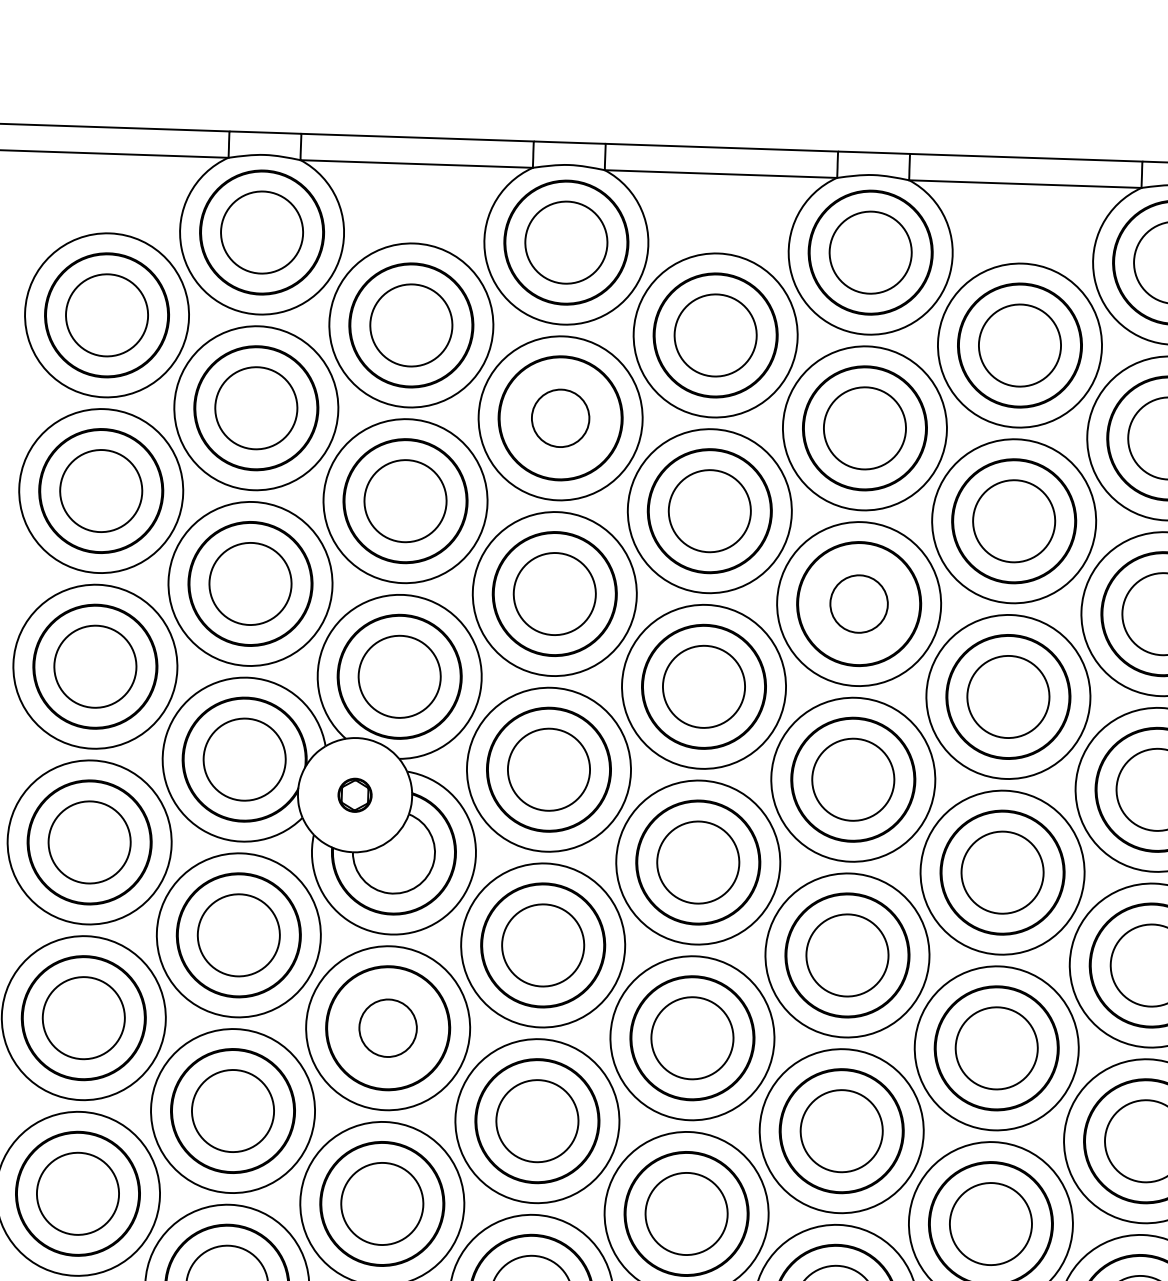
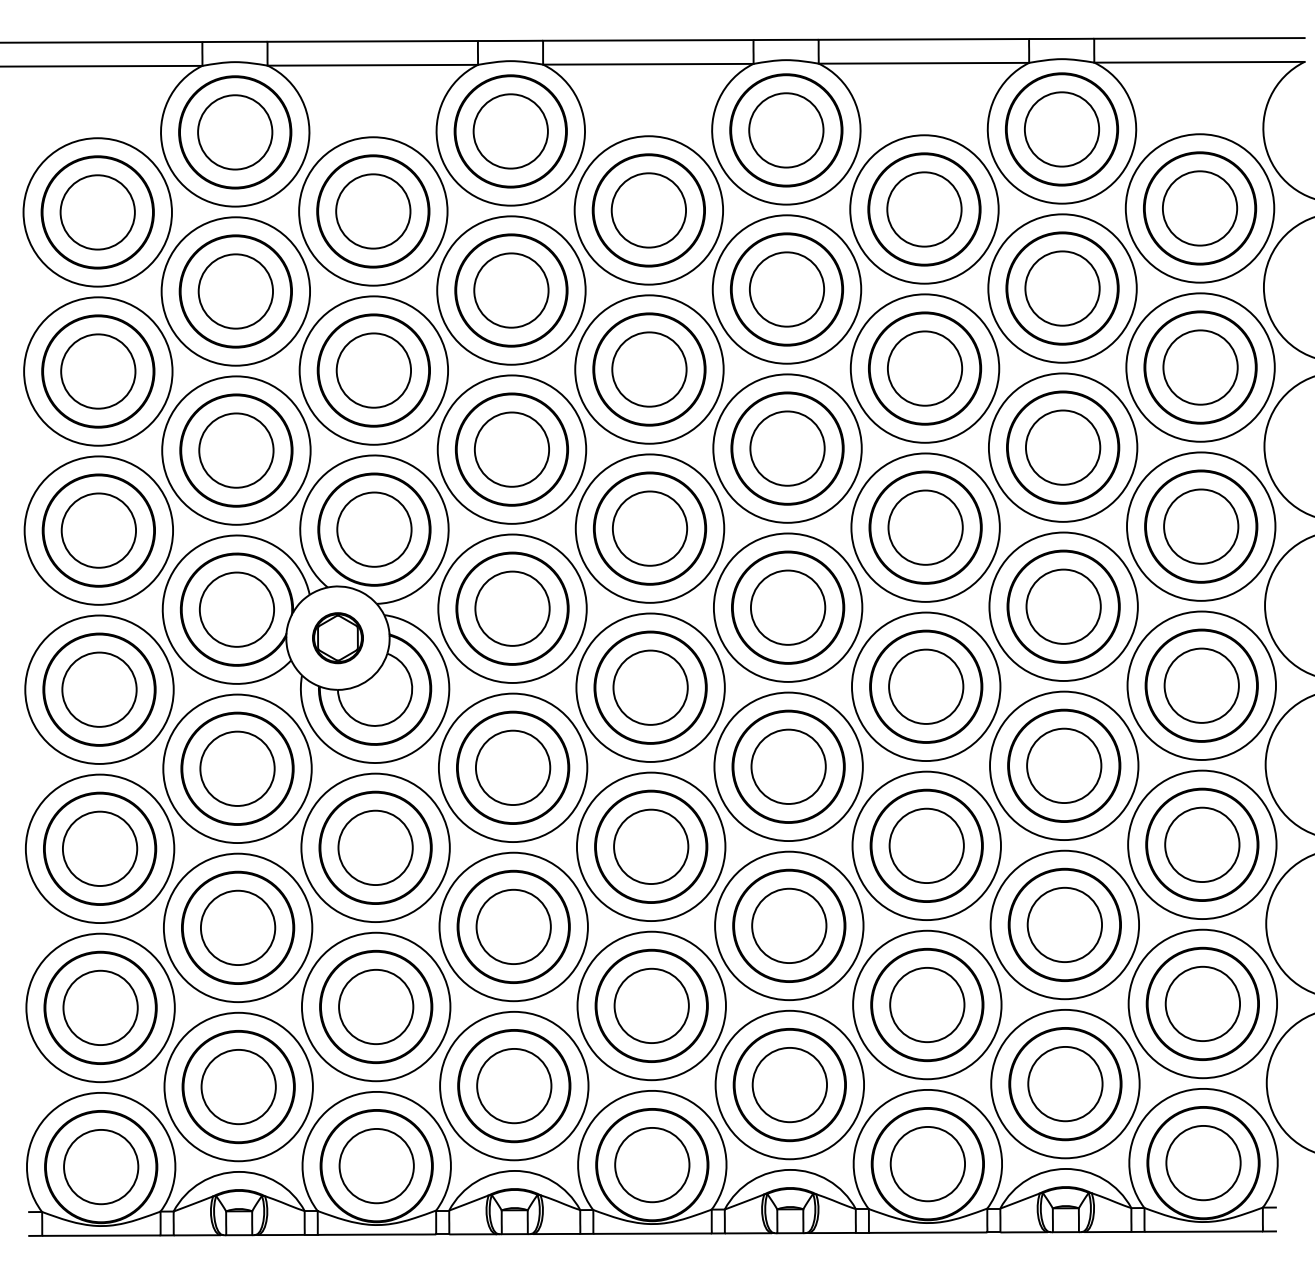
circle: (560, 418) -> (511, 290), size x1.43
circle: (859, 603) -> (787, 448), size x1.43
part: (354, 795) -> (337, 638), size x1.67
circle: (388, 1027) -> (375, 847), size x1.43

